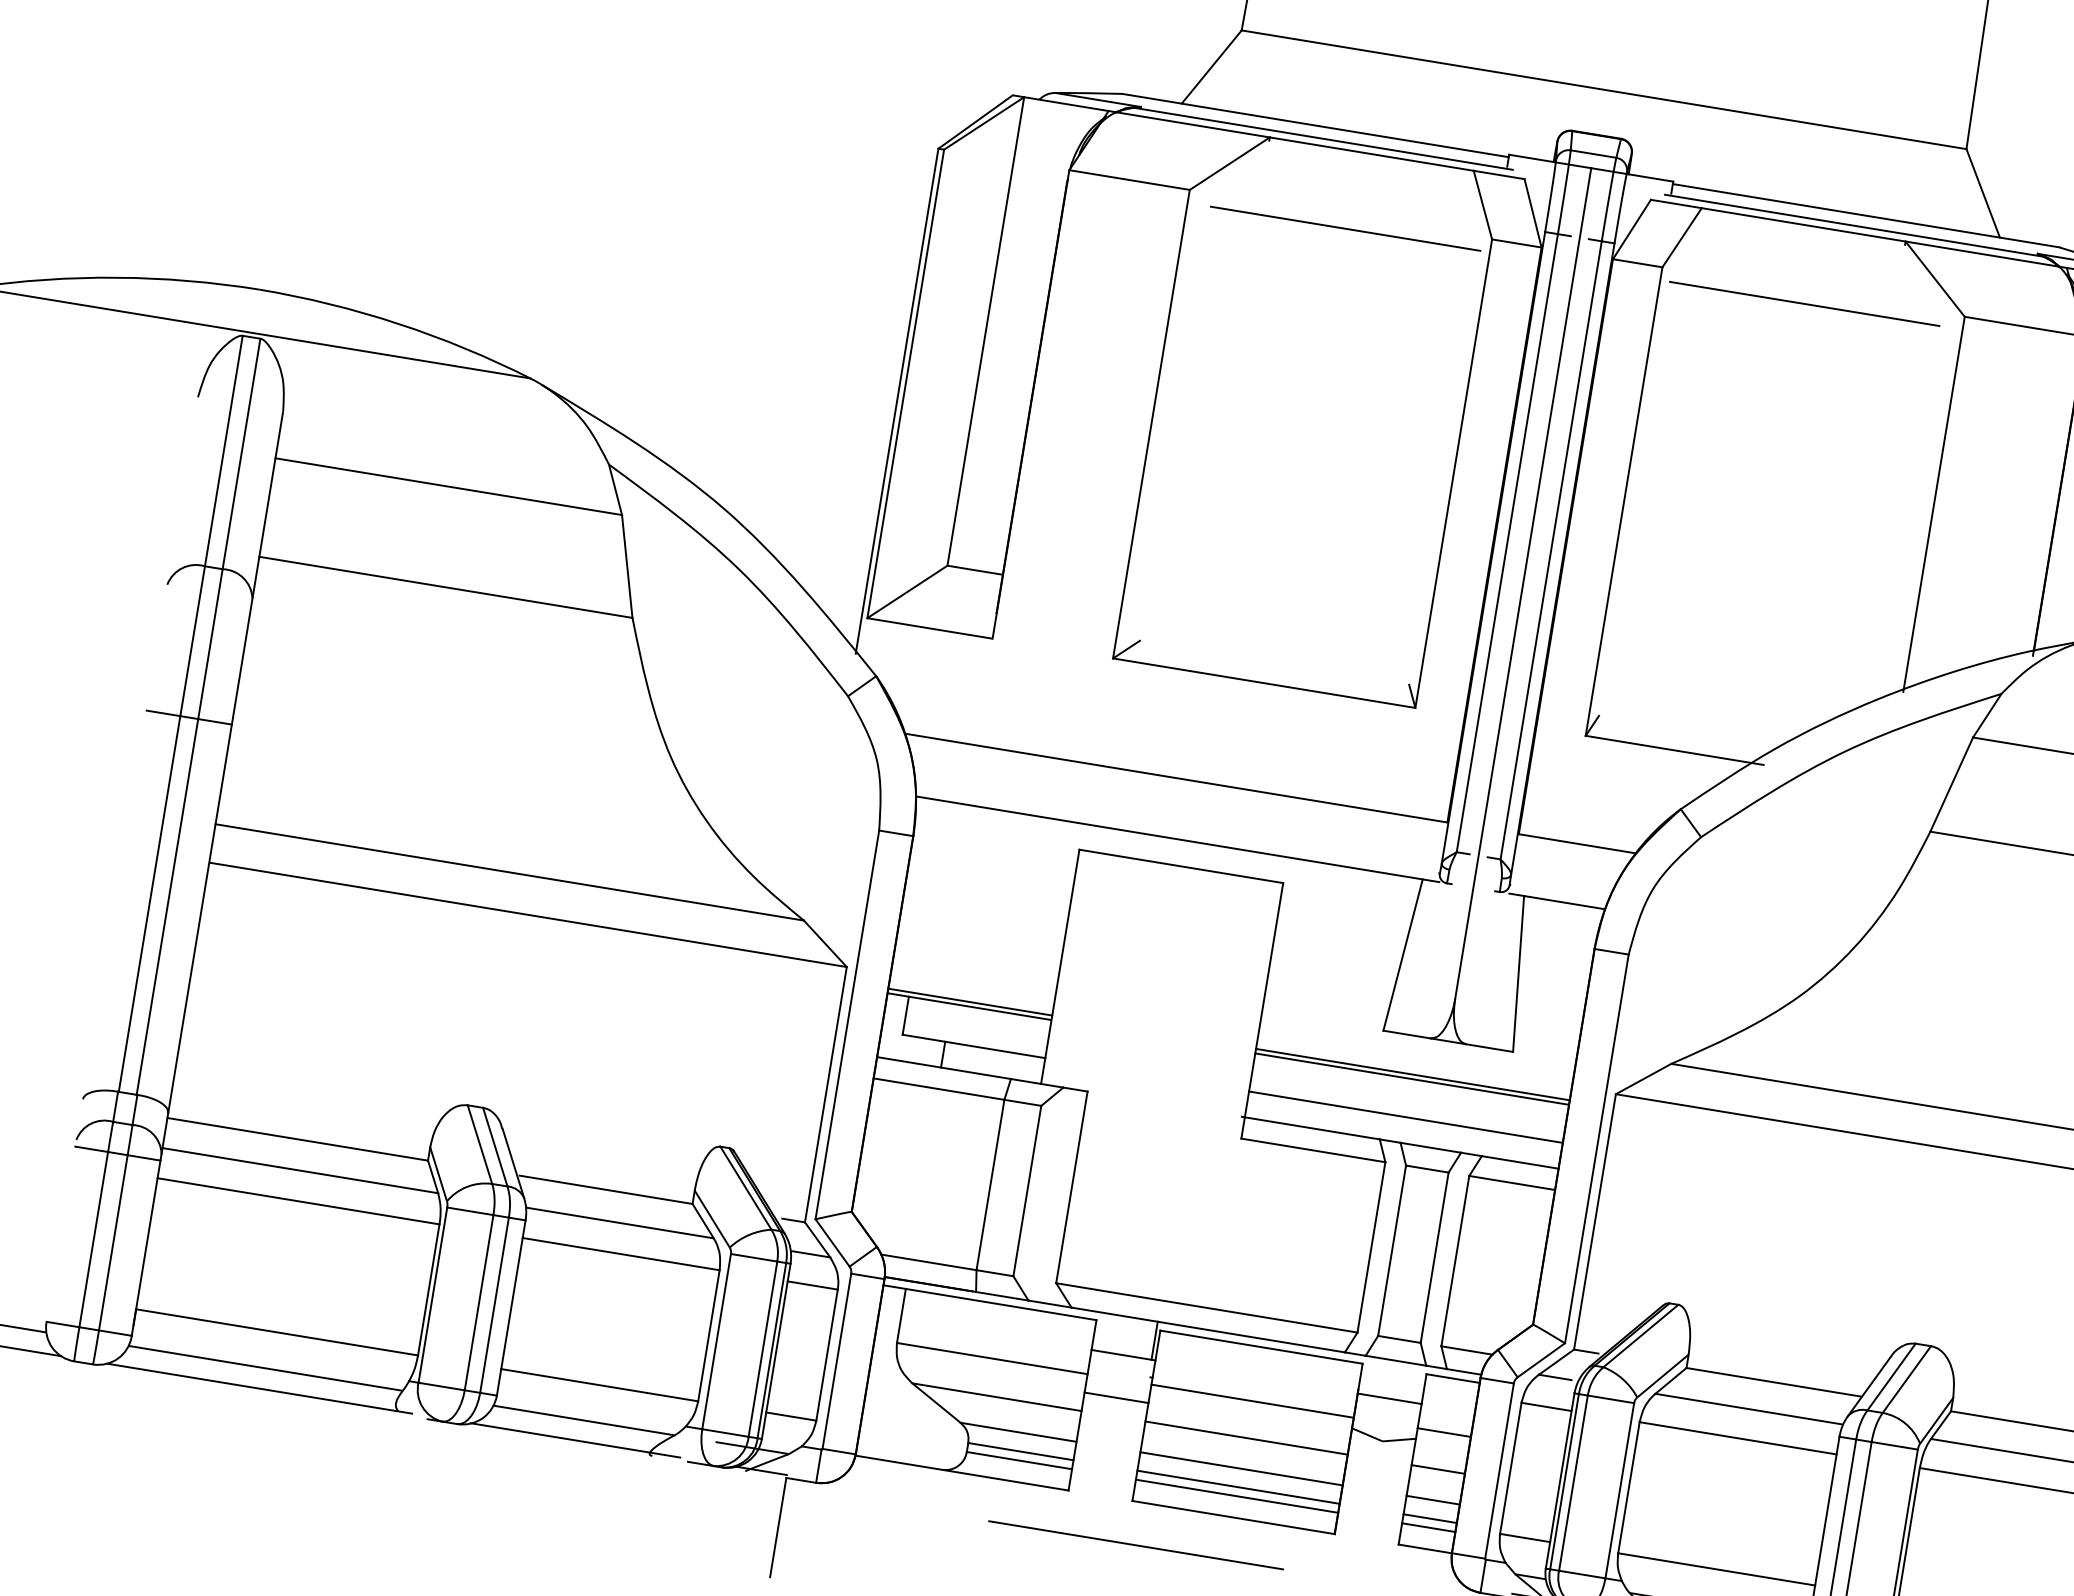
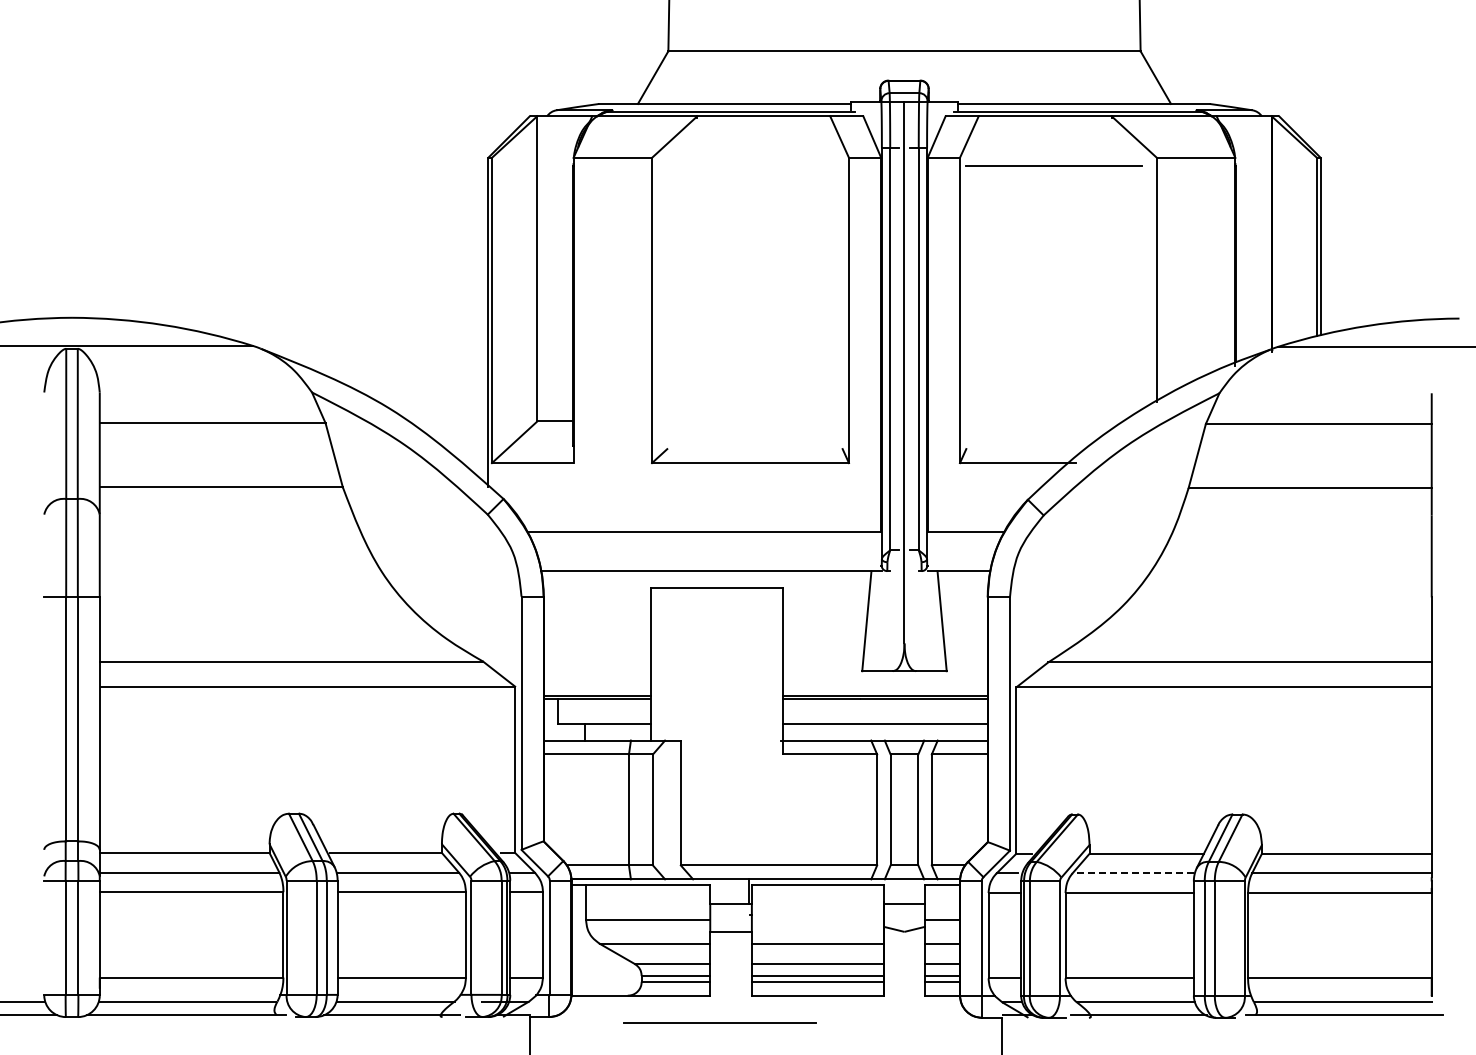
line: (1344, 228) -> (754, 166), removed
line: (1252, 1400) -> (817, 919), removed
line: (1748, 1409) -> (1133, 873), solid -> dashed
line: (1135, 1543) -> (719, 1022), moved

